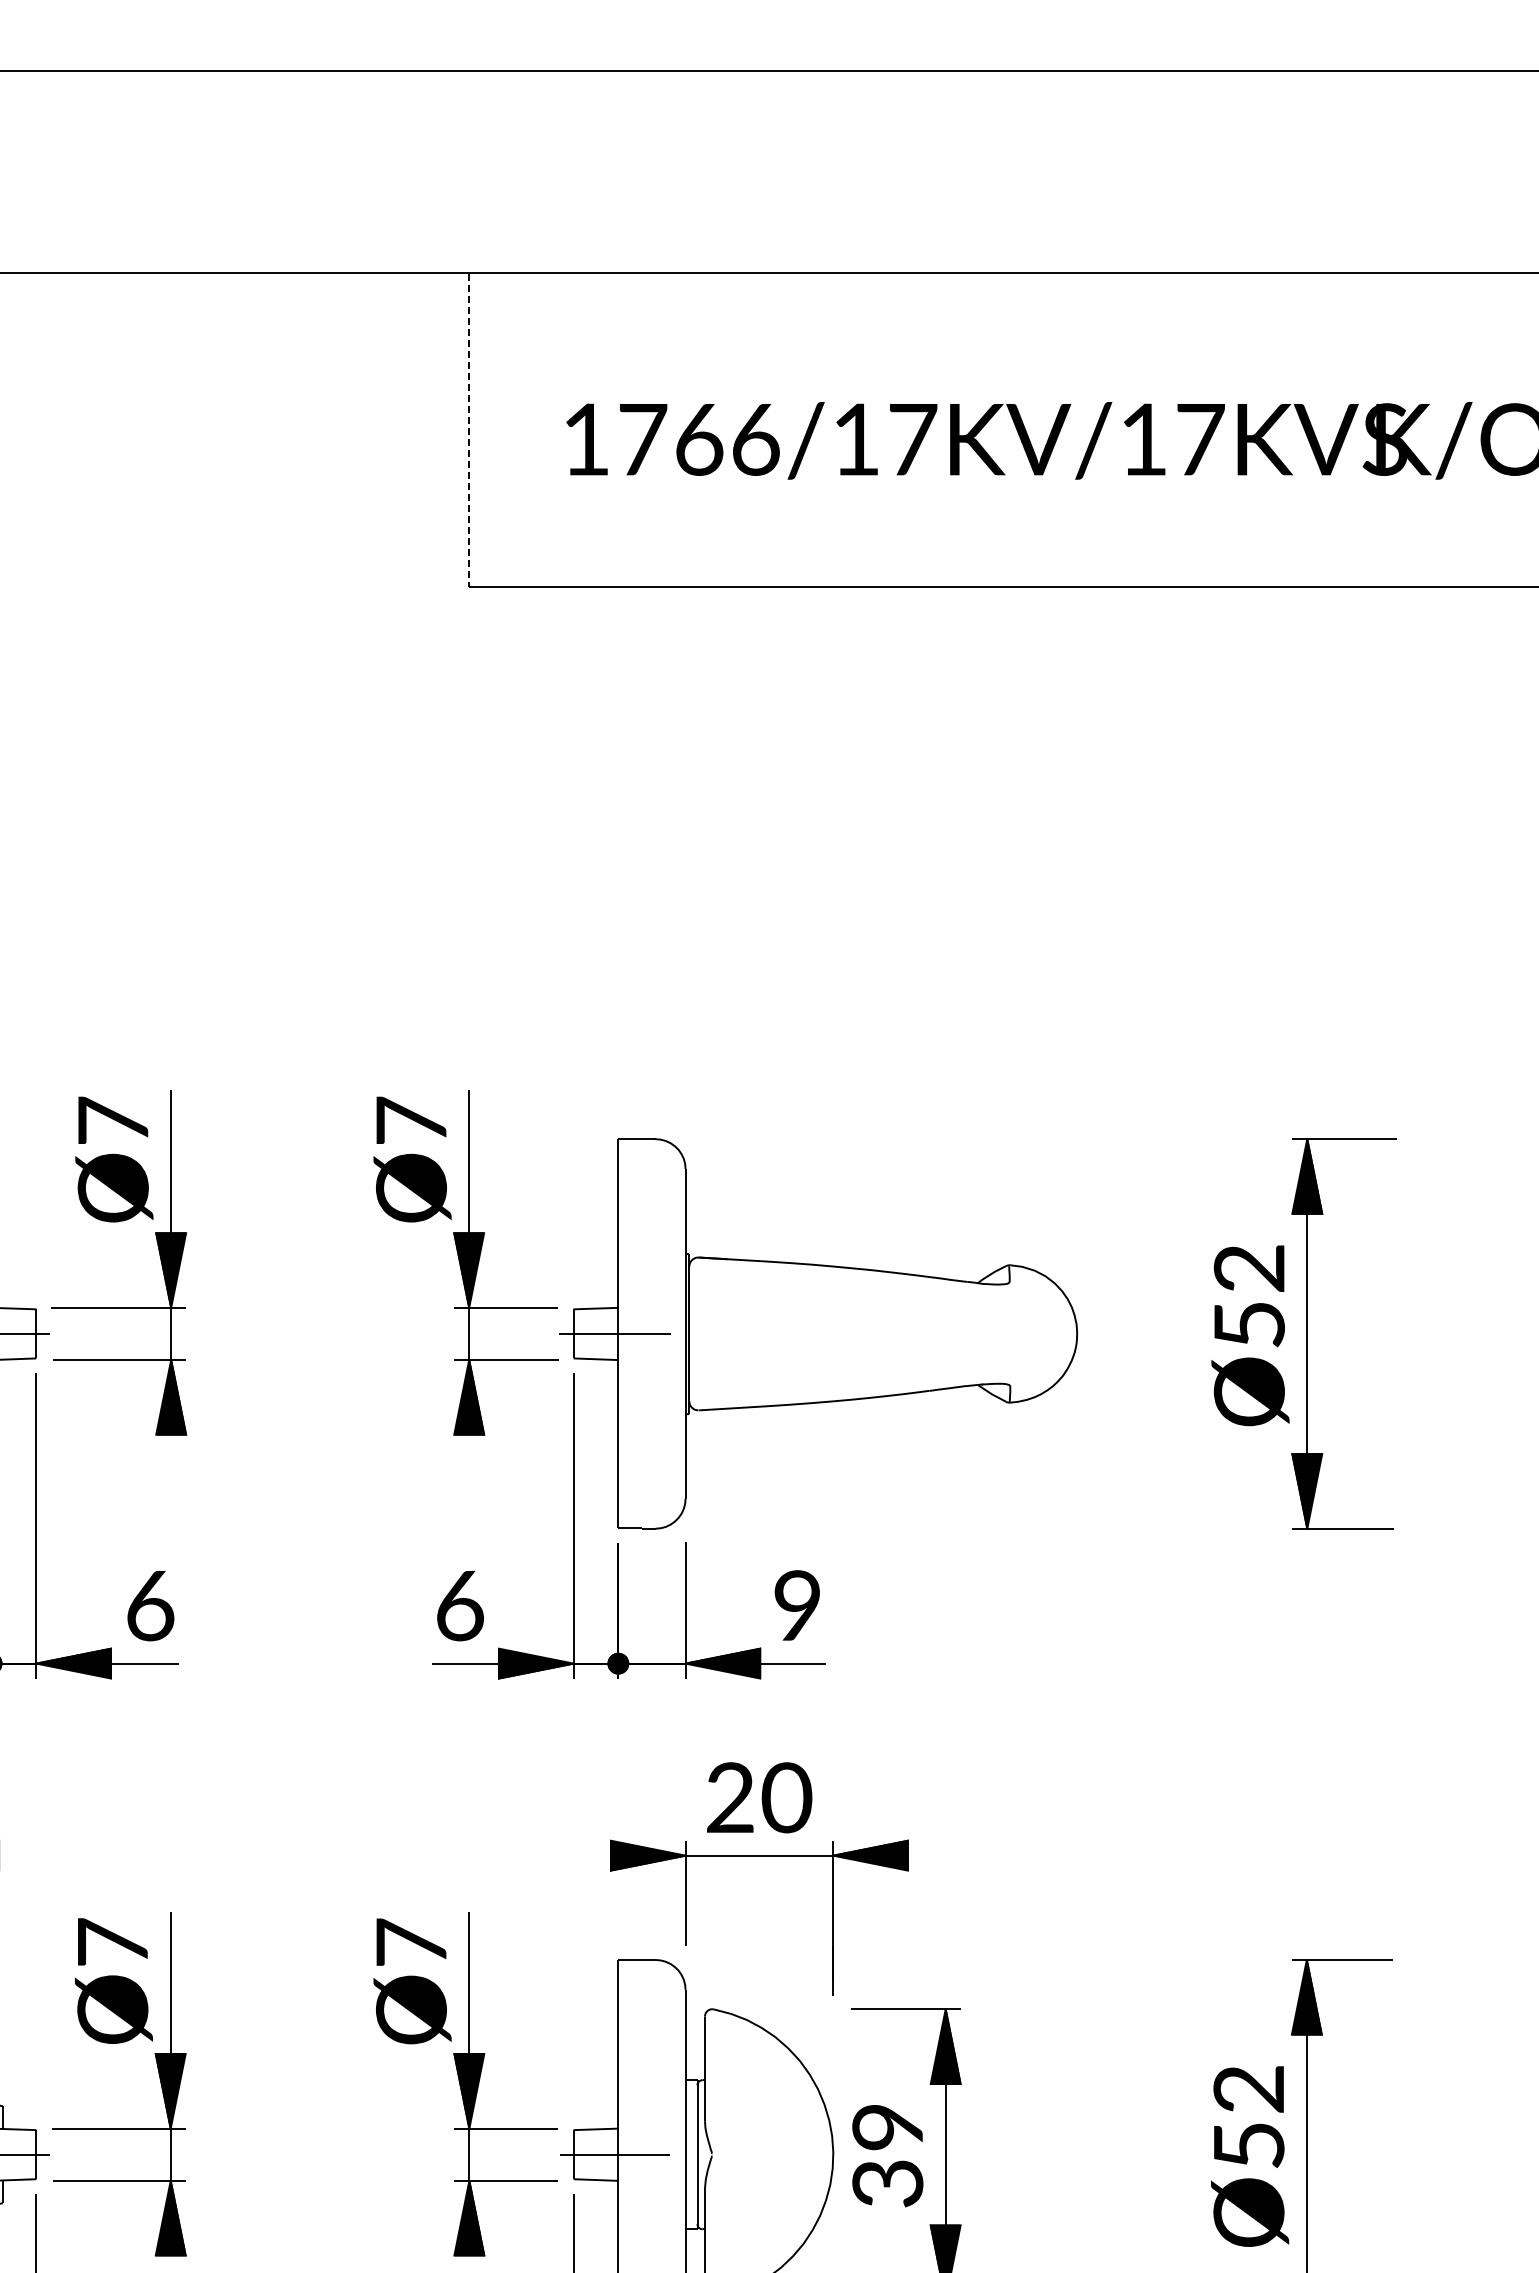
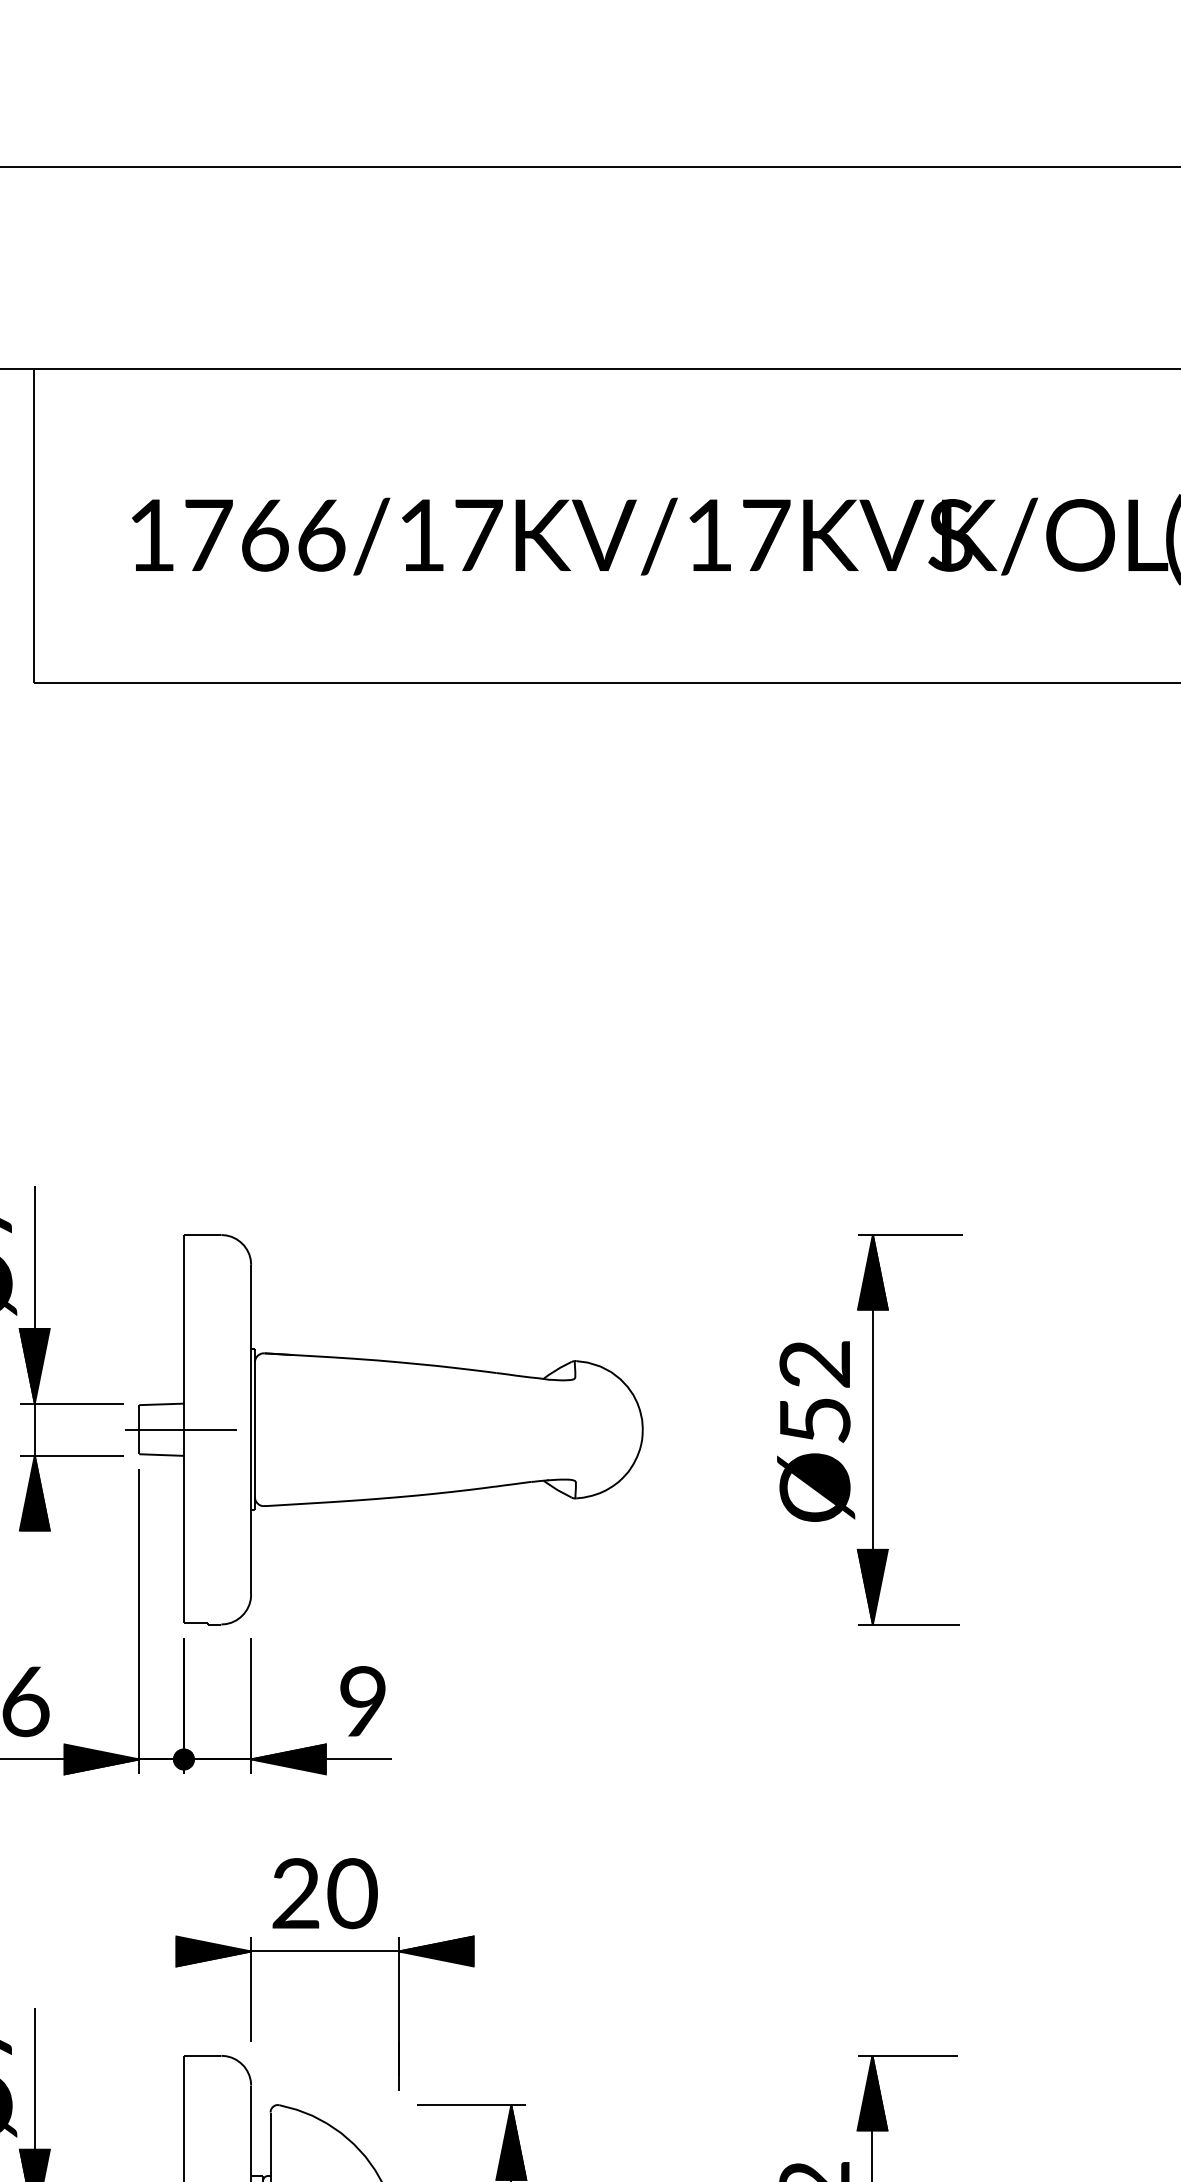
line: (468, 430) -> (34, 526), dashed -> solid

